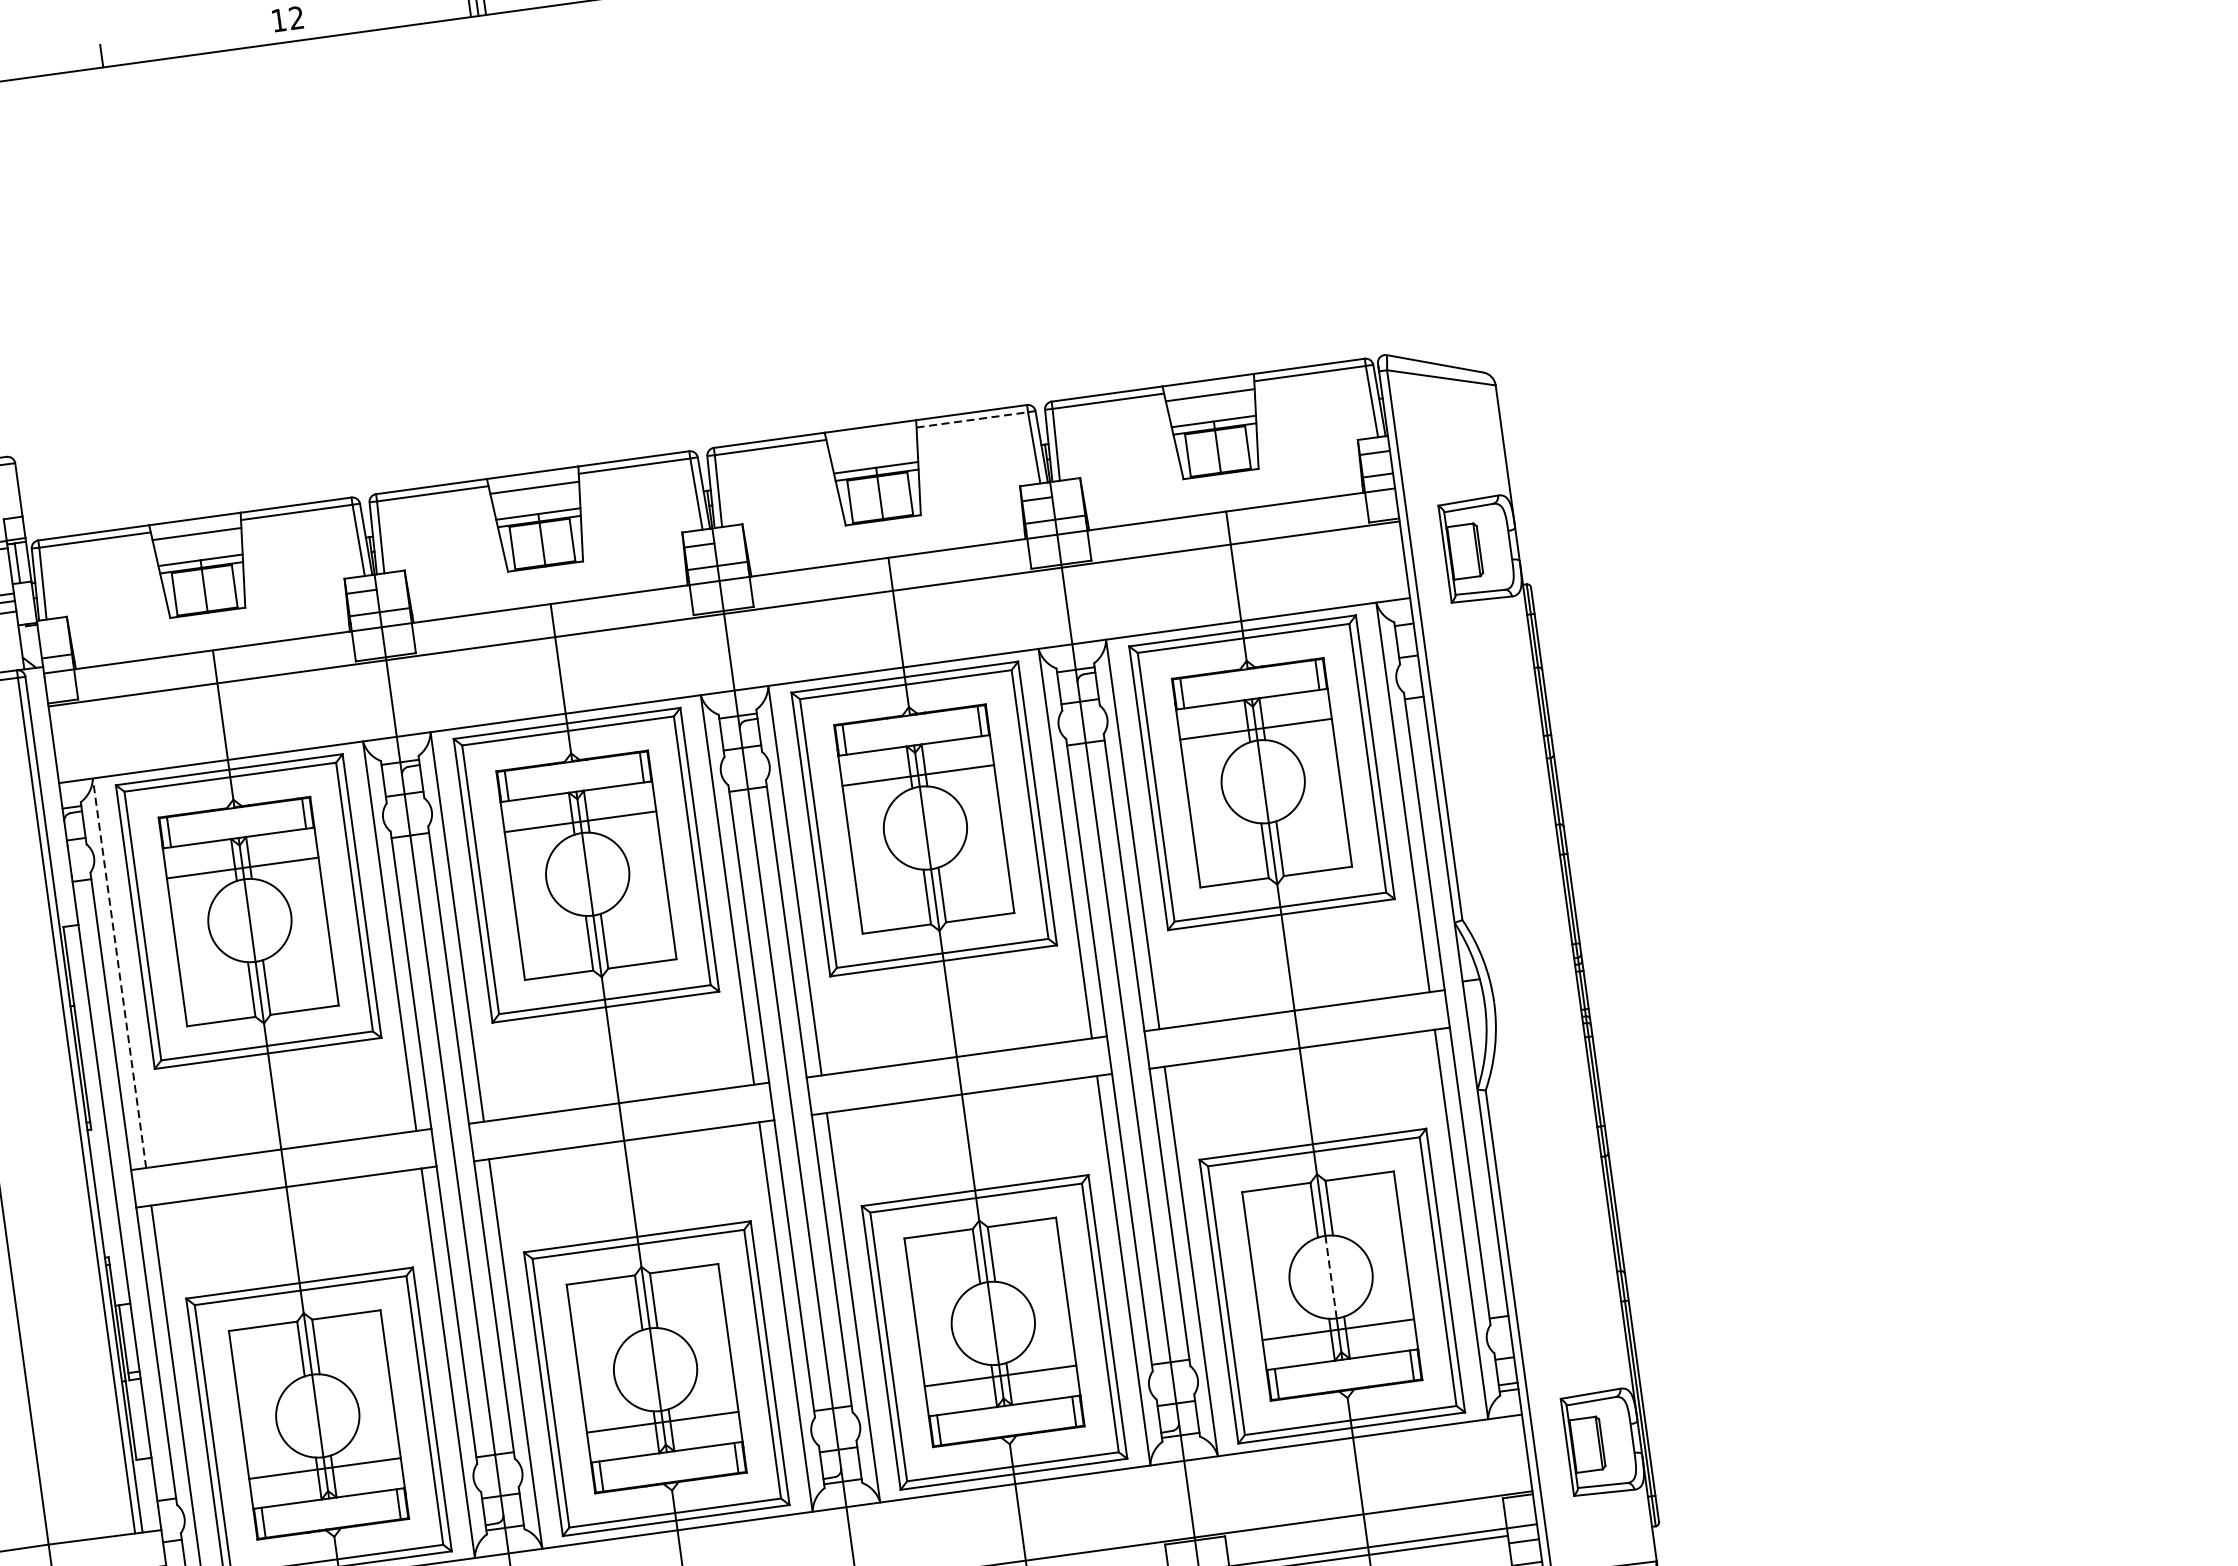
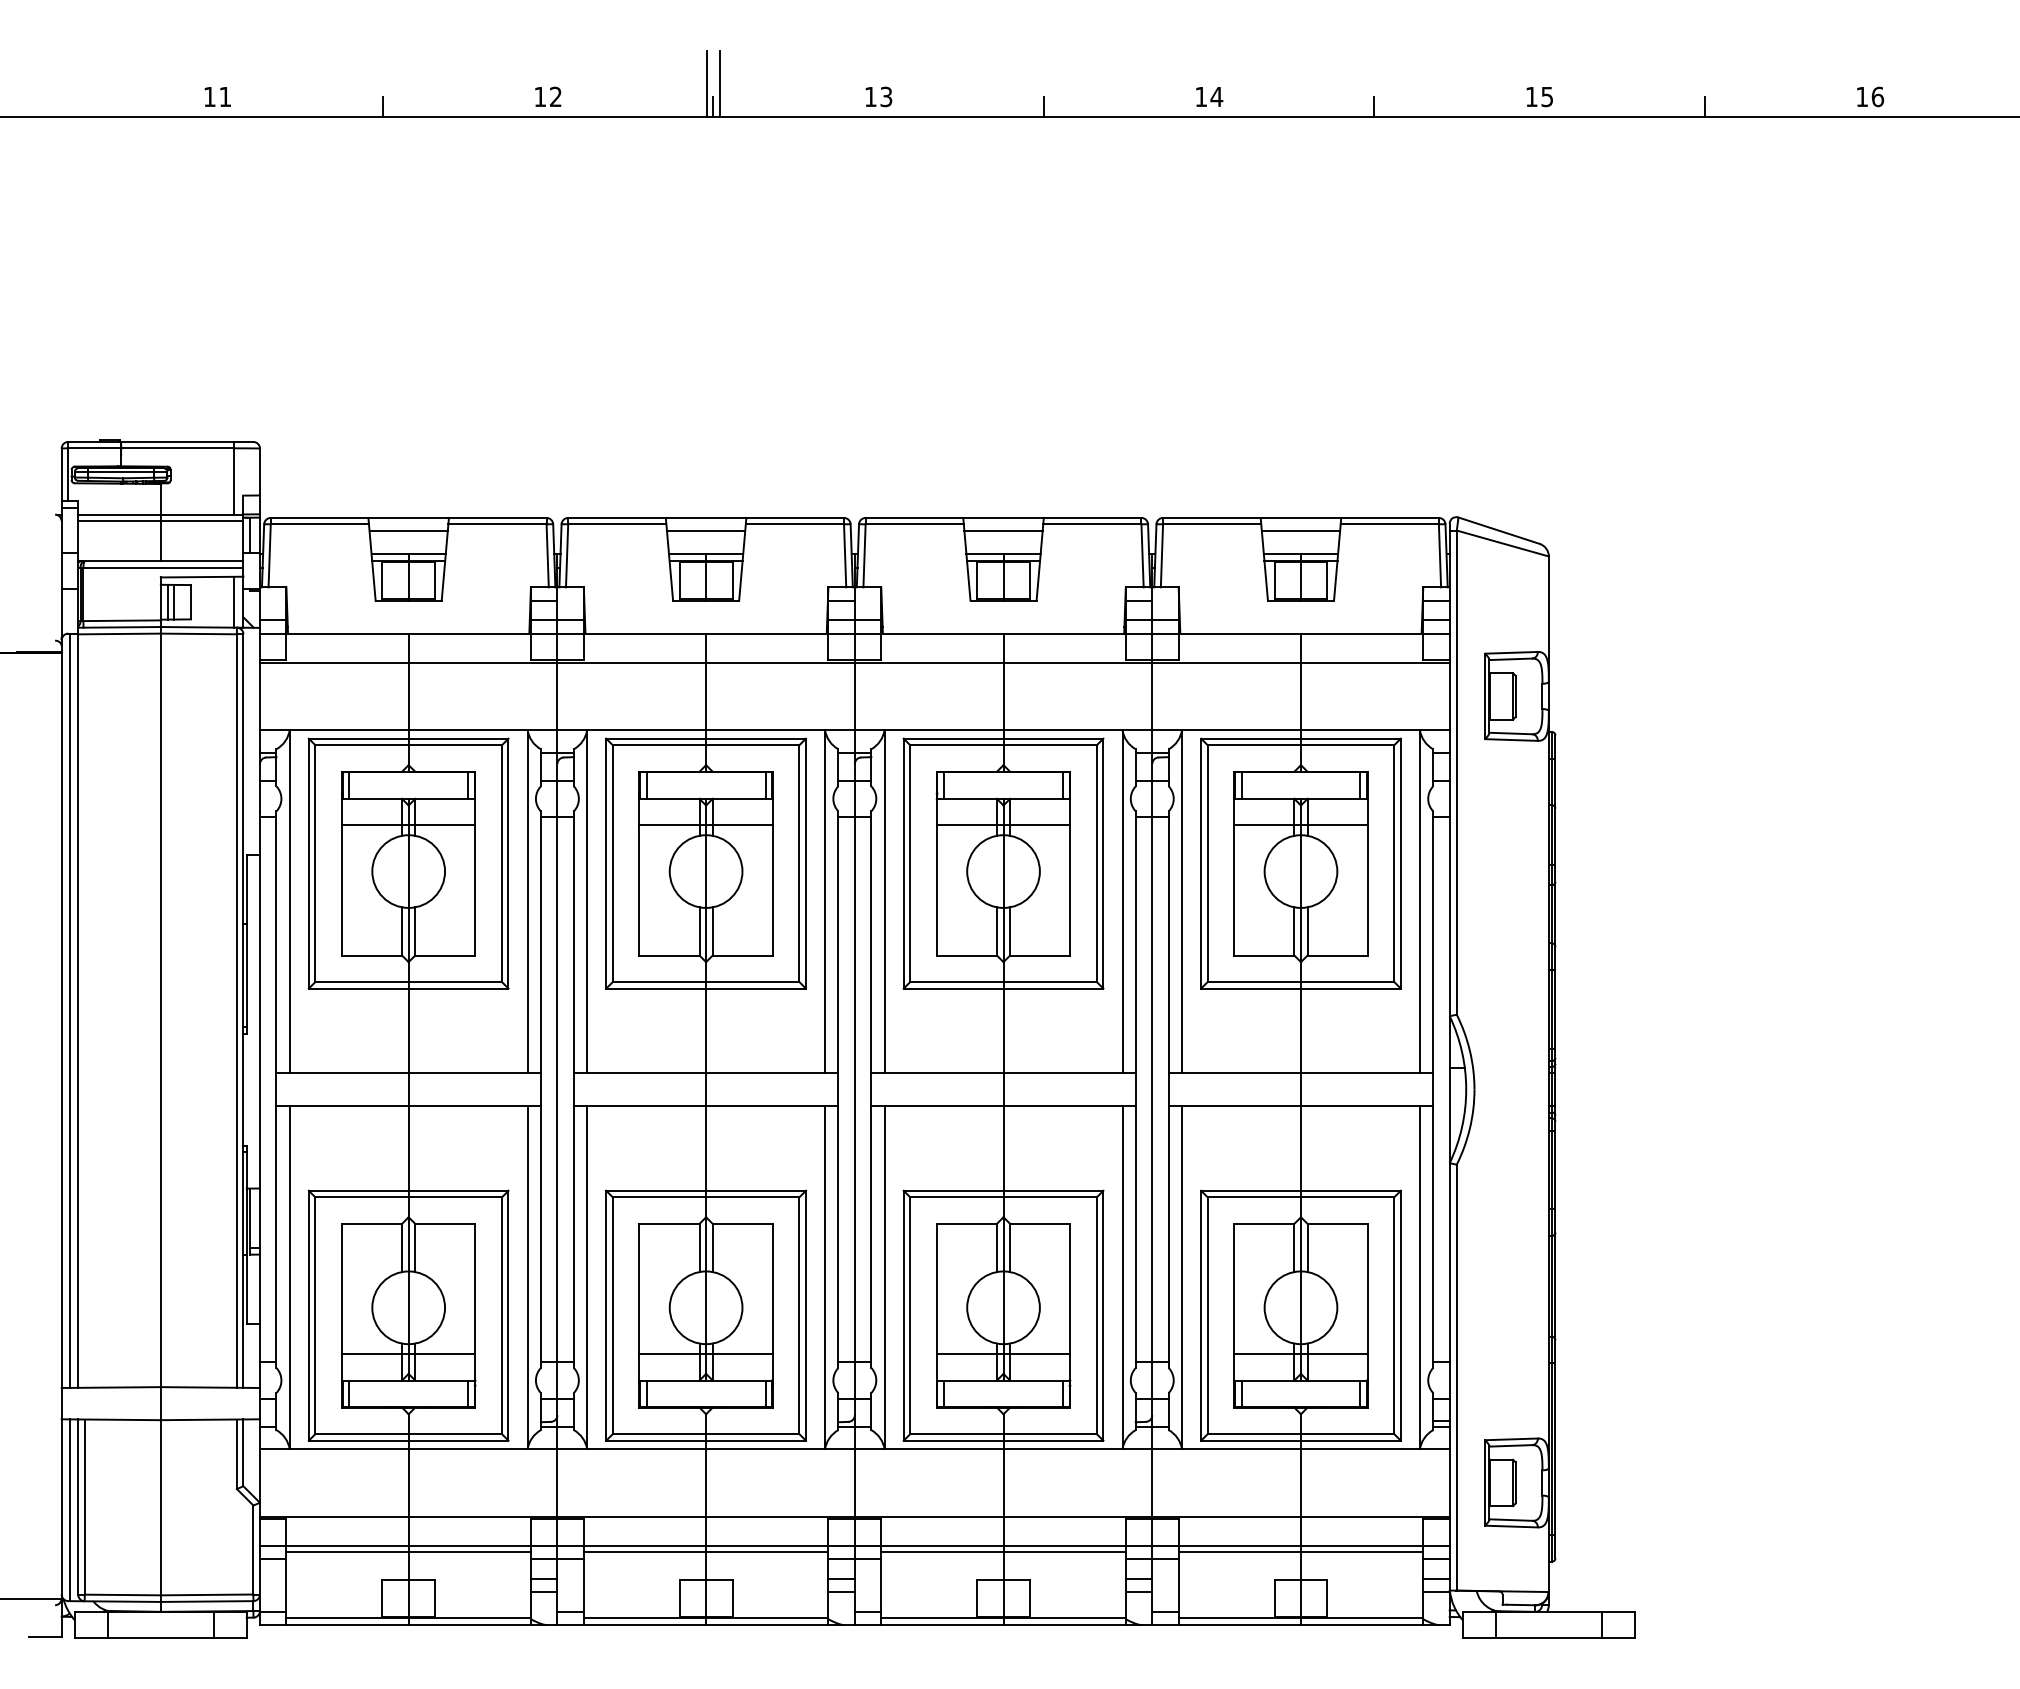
line: (972, 420) -> (1092, 524), dashed -> solid
line: (872, 441) -> (1003, 531), added
line: (8, 641) -> (233, 601), added
line: (119, 973) -> (289, 901), dashed -> solid
line: (1330, 1276) -> (1300, 1307), dashed -> solid

